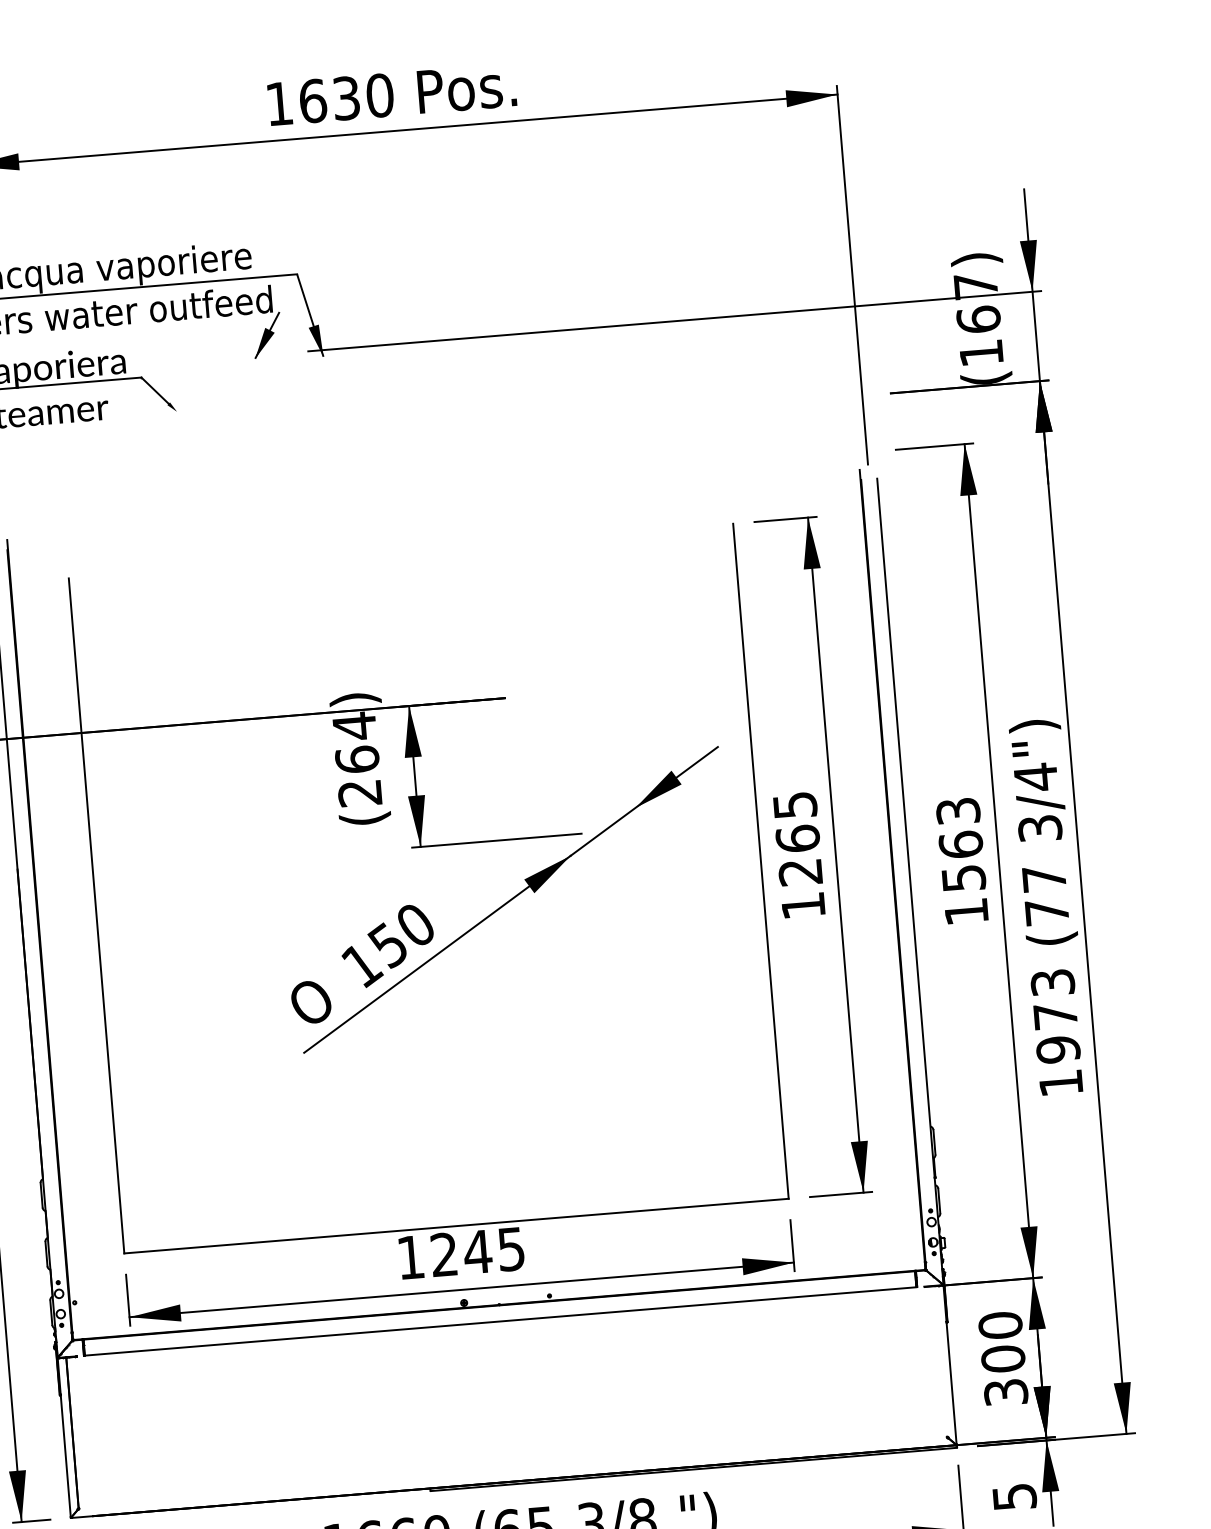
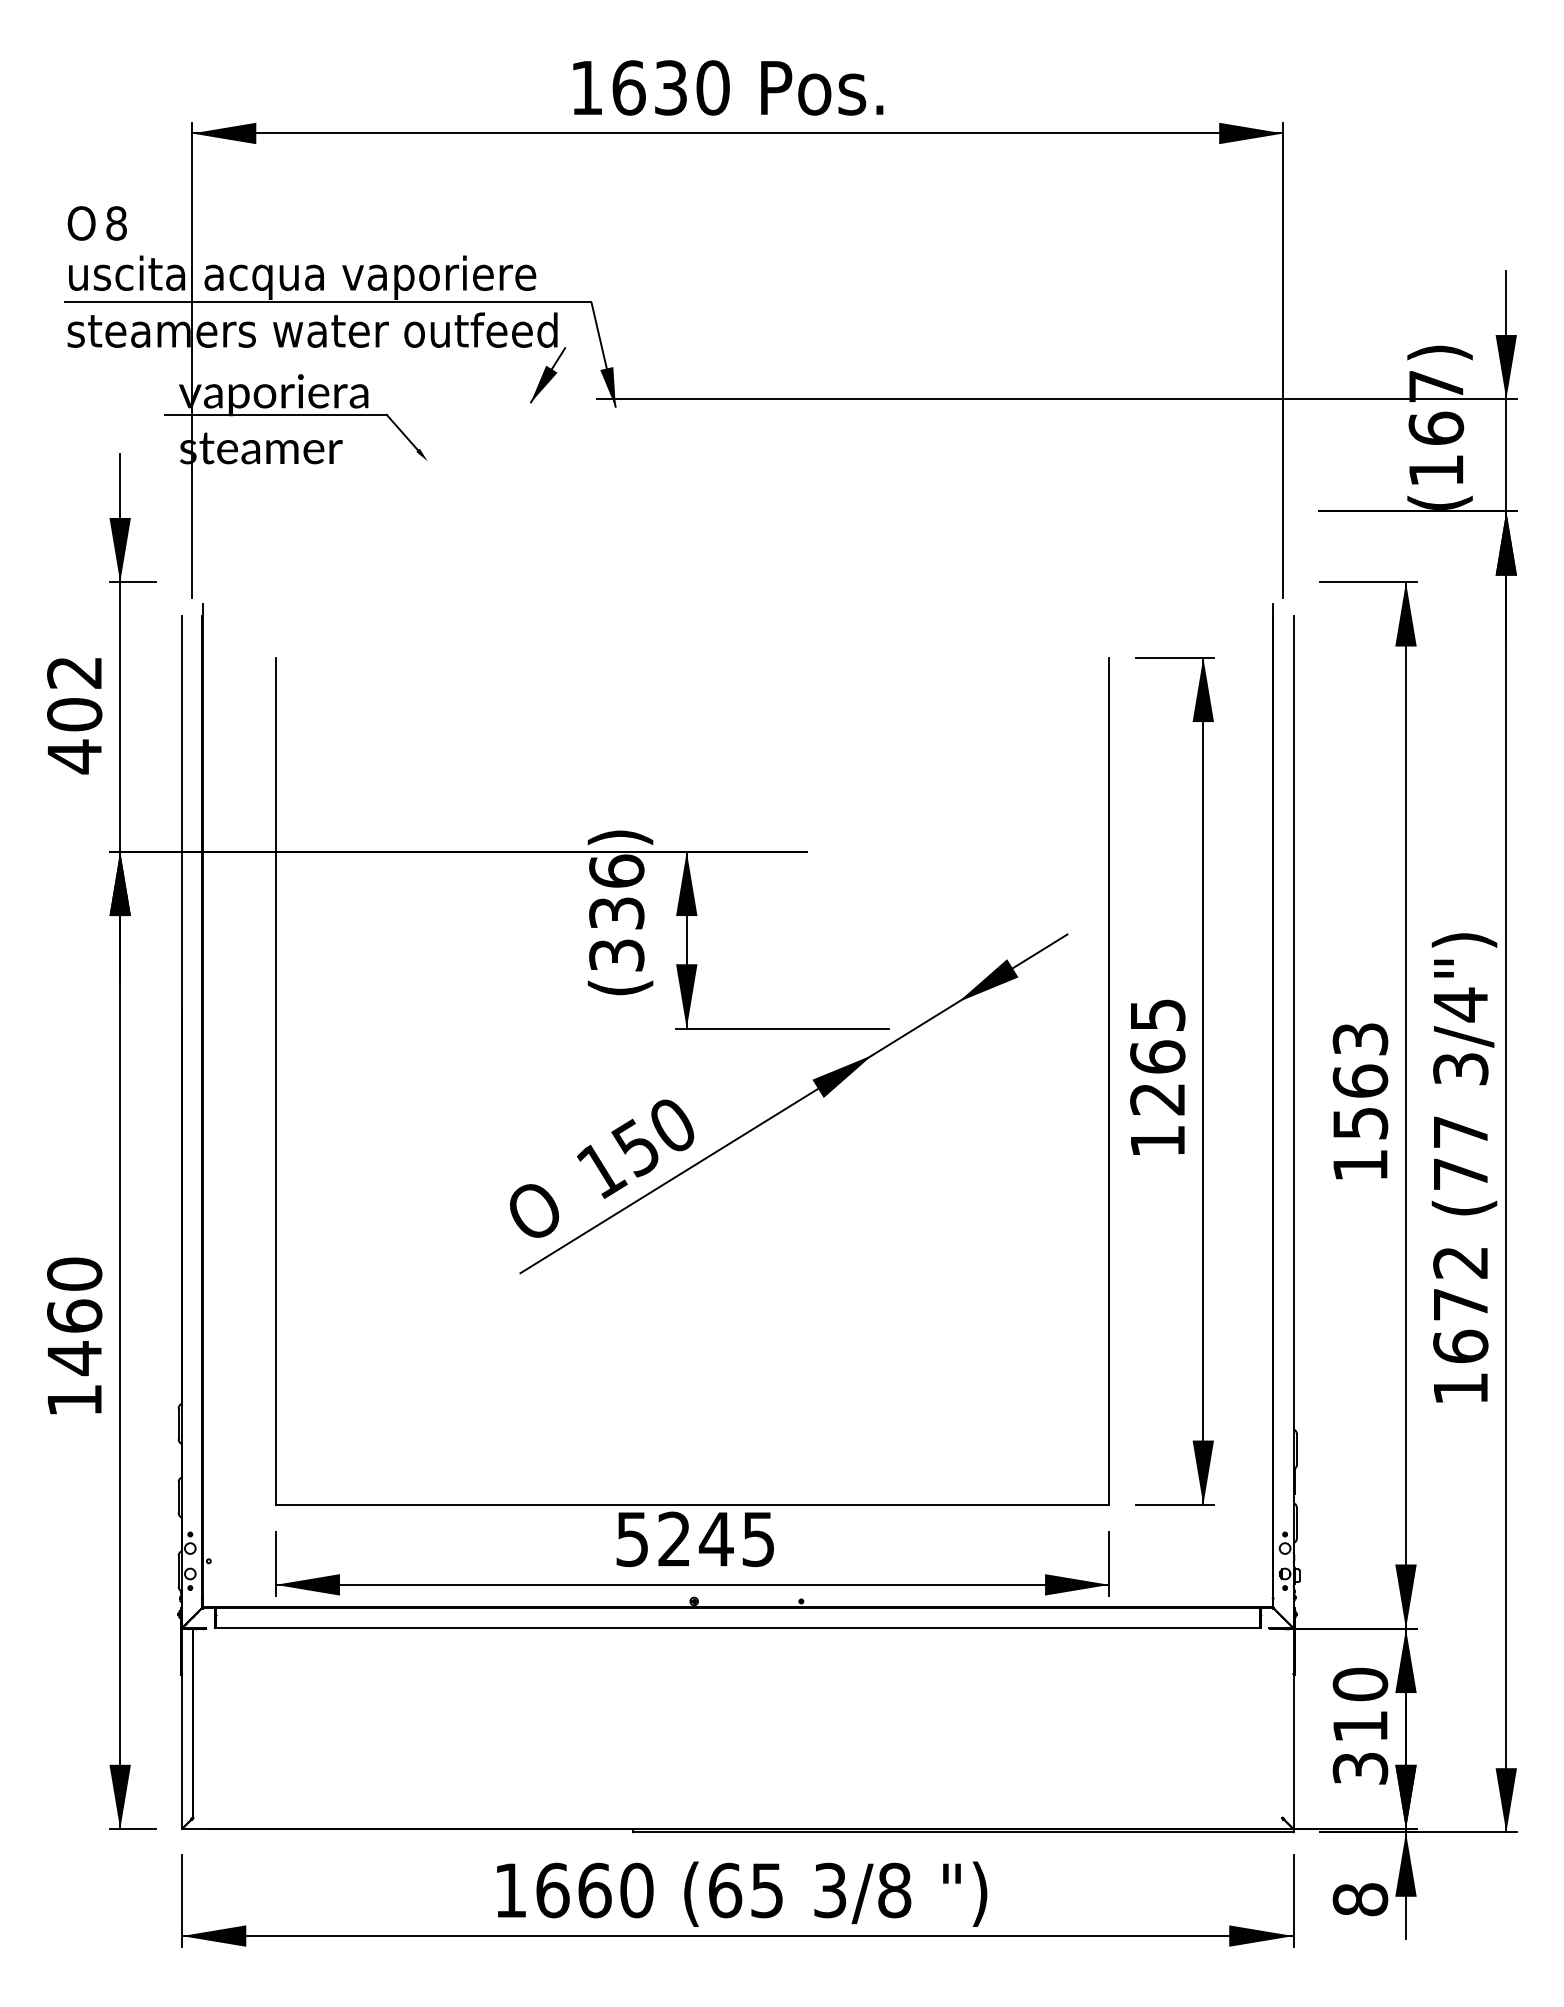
text: (357, 759) -> (616, 912), 264 -> 336
text: (1055, 1016) -> (1460, 1304), 1973 -> 1672
text: (410, 1257) -> (631, 1539), 1245 -> 5245
text: (1003, 1358) -> (1360, 1726), 300 -> 310
text: (1014, 1496) -> (1360, 1899), 5 -> 8

